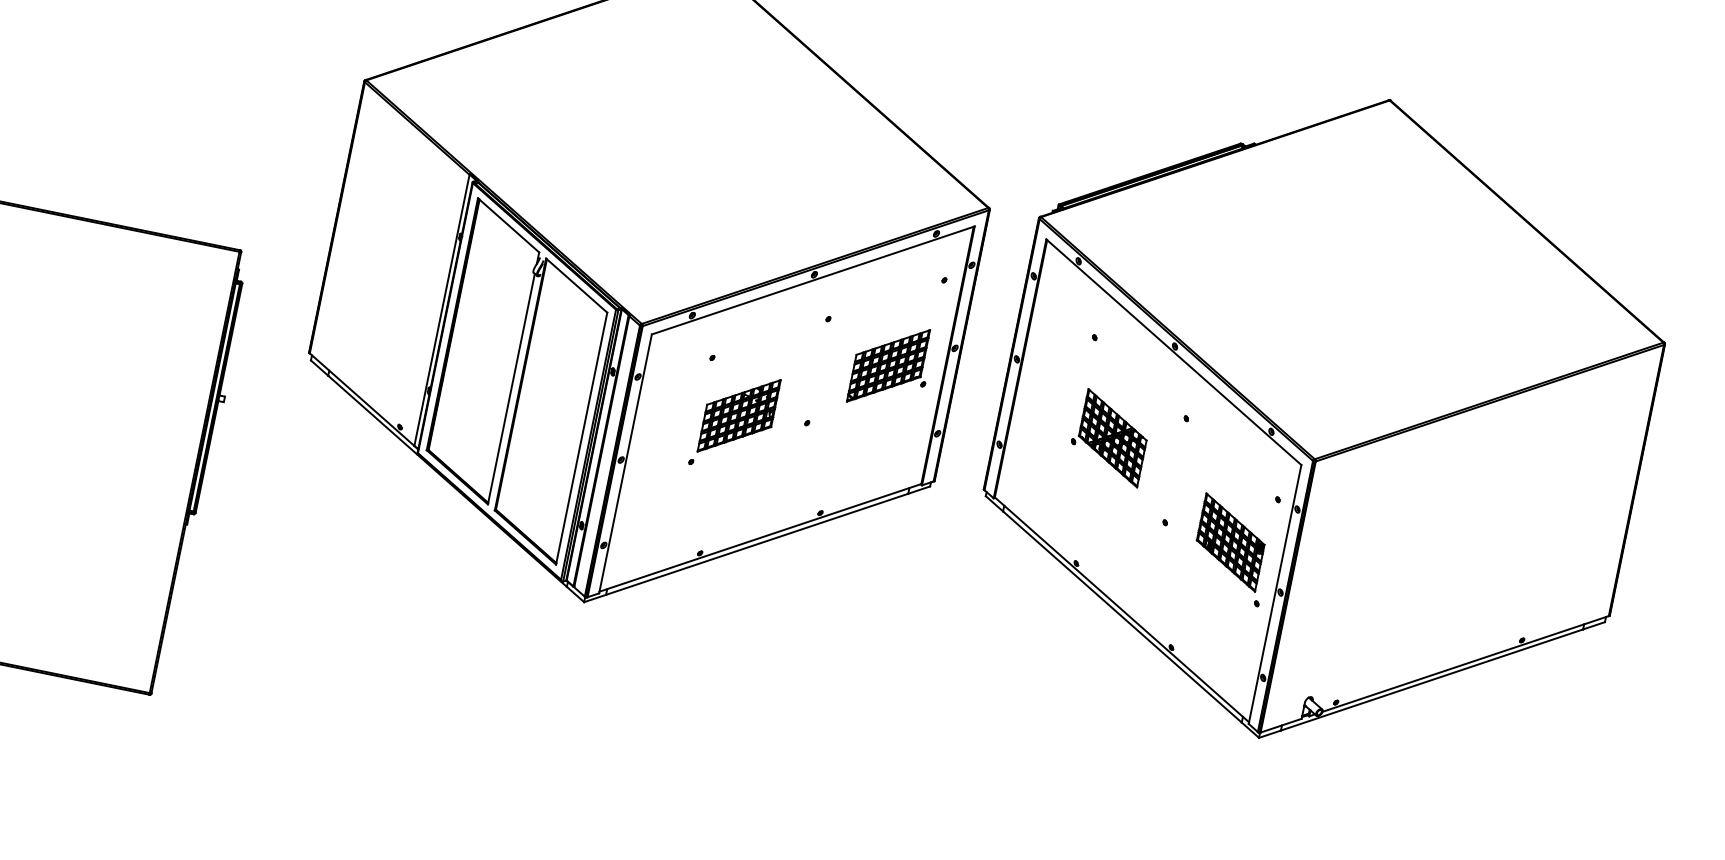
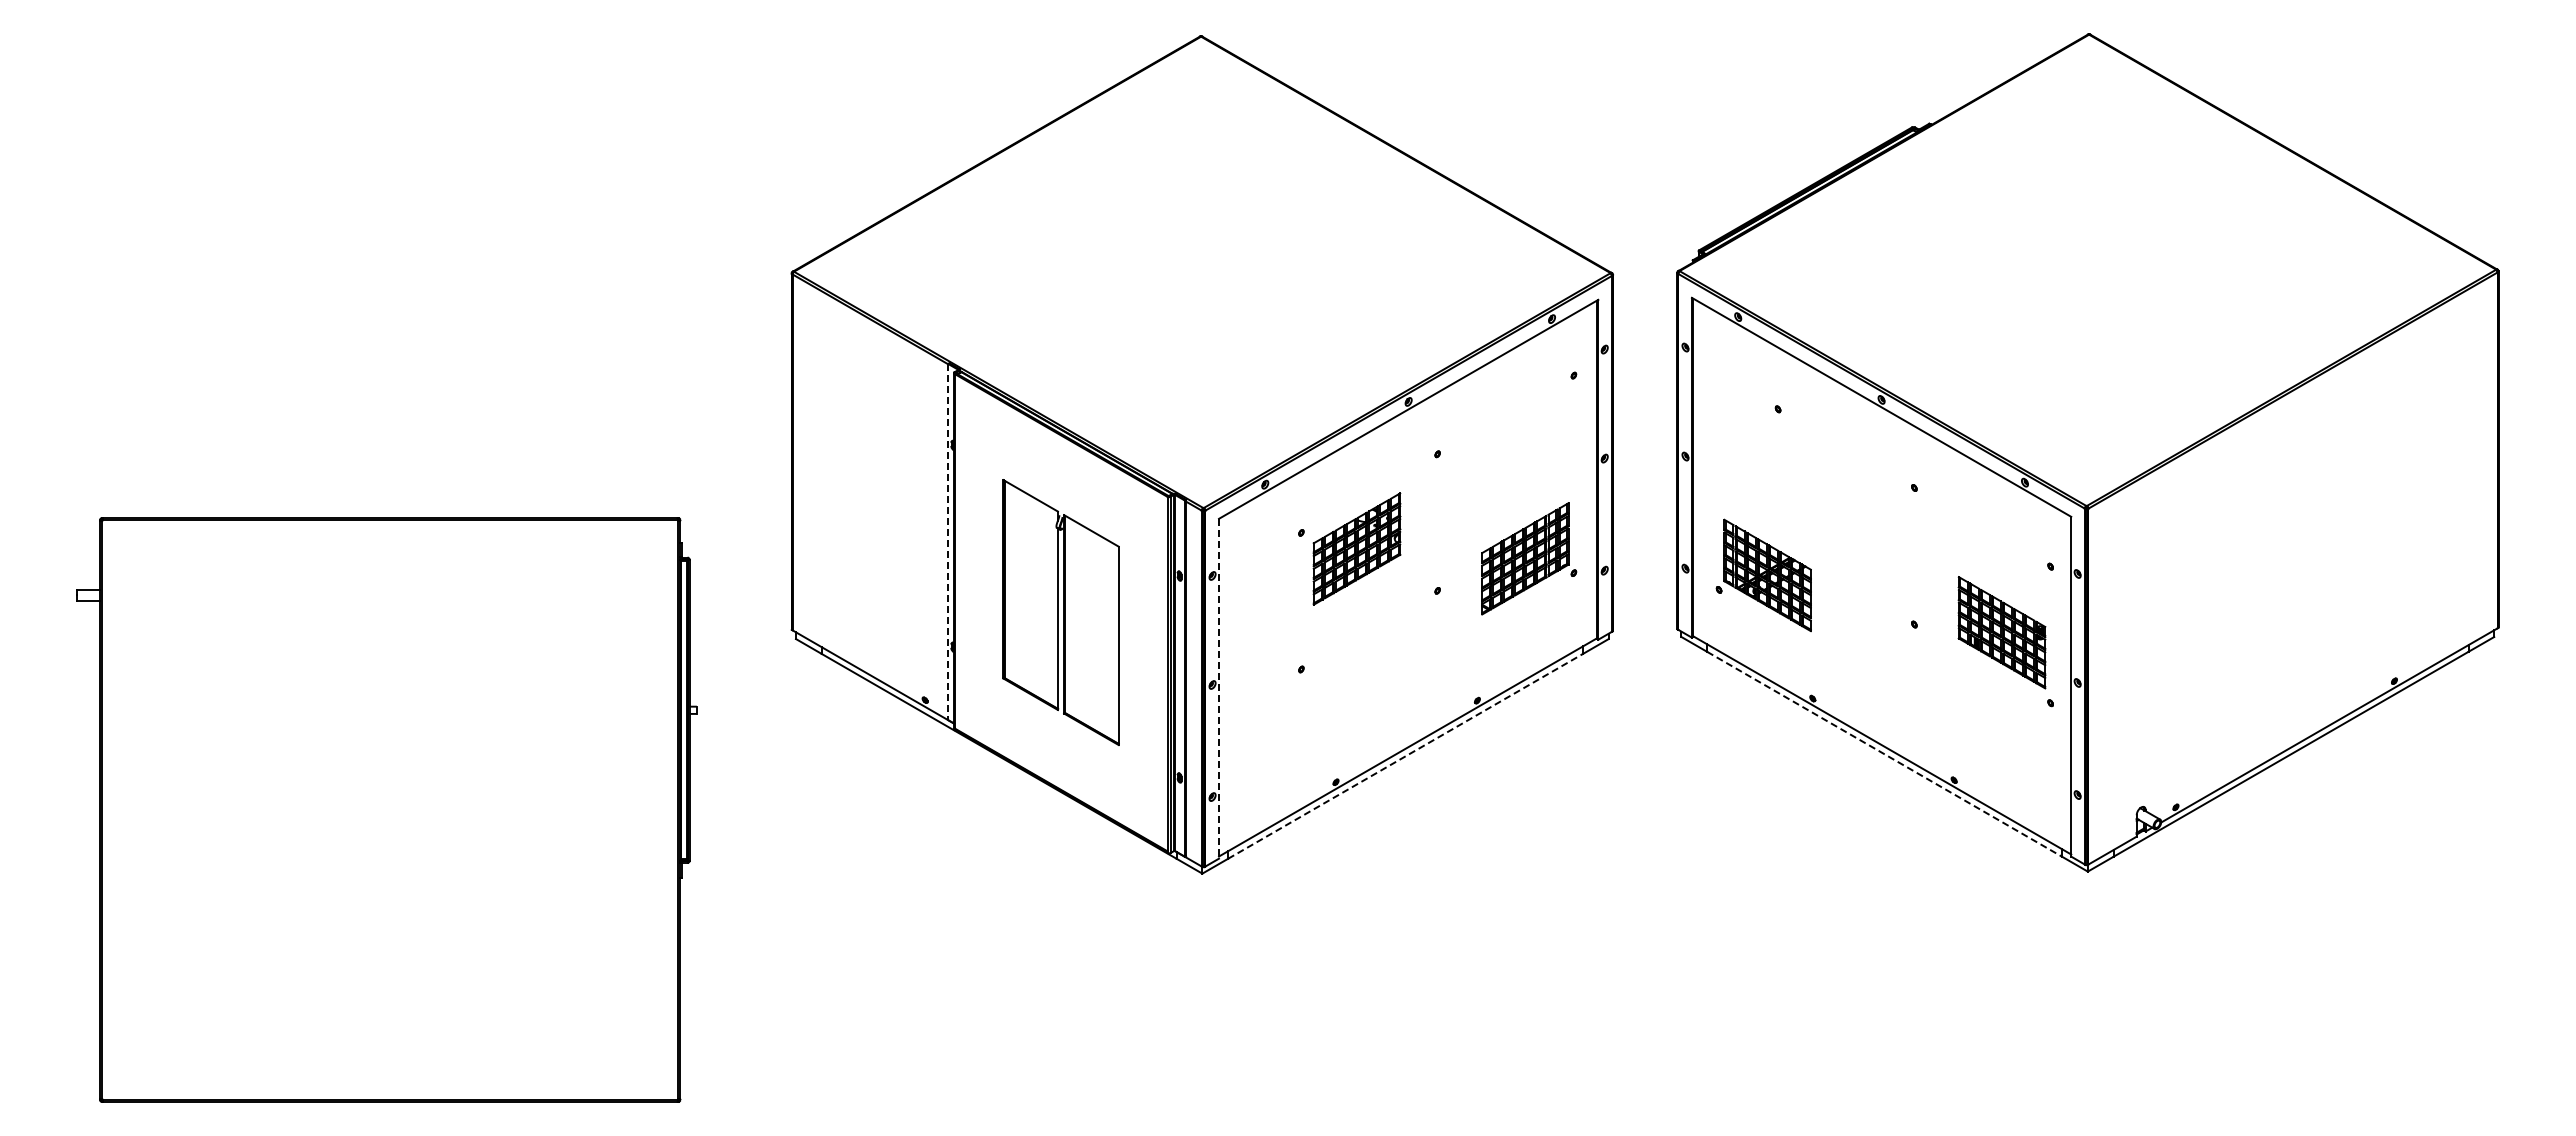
line: (442, 310) -> (948, 542), solid -> dashed
part: (891, 366) -> (1529, 558), moved
part: (516, 381) -> (1060, 612), size x0.6
part: (738, 415) -> (1356, 548), moved
part: (1109, 437) -> (1763, 575), moved
line: (625, 463) -> (1219, 688), solid -> dashed
line: (757, 544) -> (1405, 756), solid -> dashed
line: (1122, 617) -> (1884, 754), solid -> dashed

